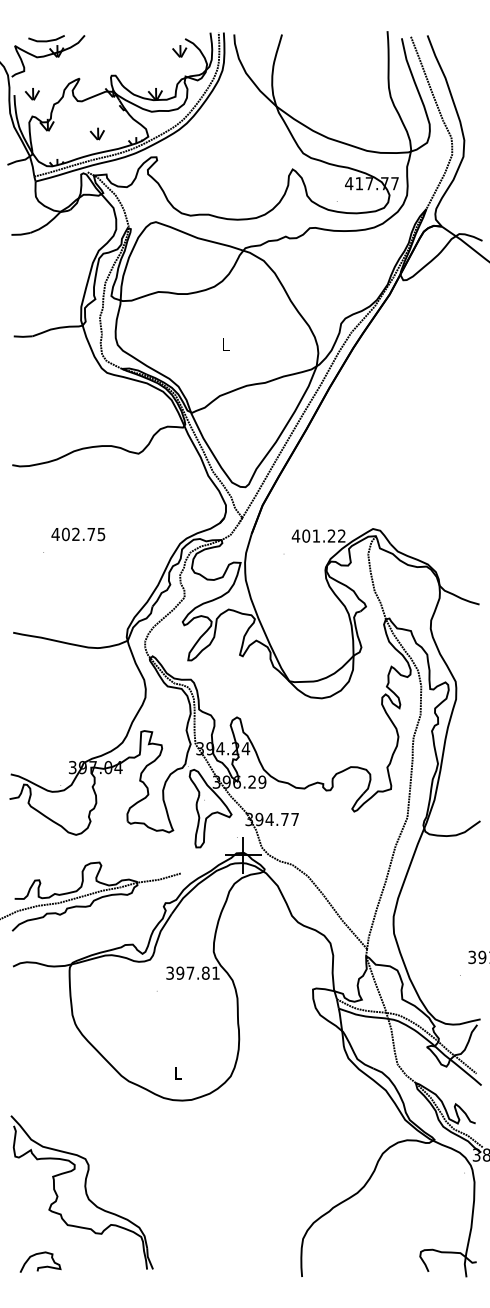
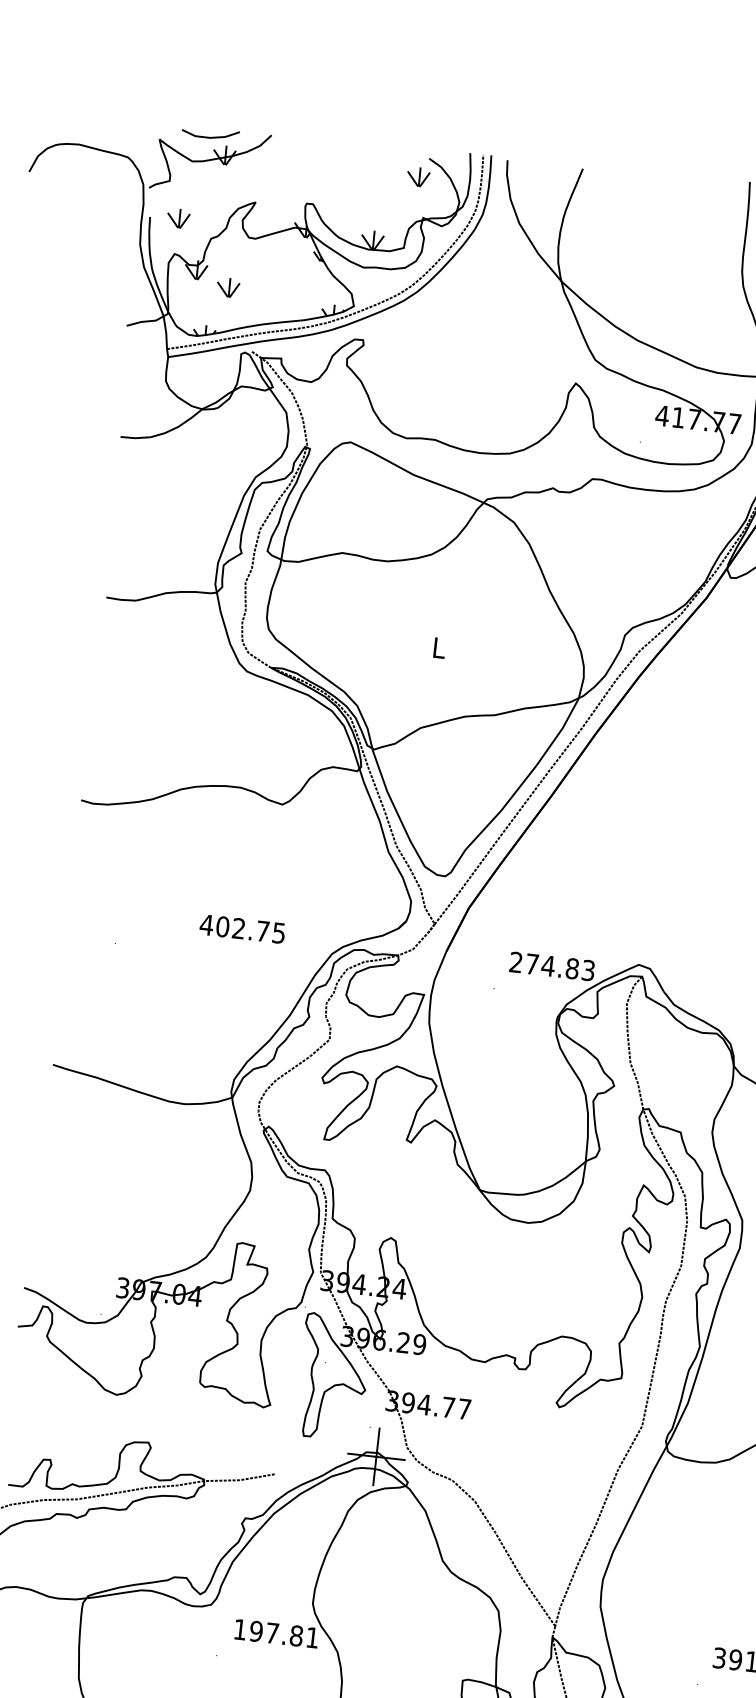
part: (96, 133) -> (226, 286), moved
text: (78, 534) -> (242, 929), moved
text: (318, 535) -> (551, 965), 401.22 -> 274.83
text: (169, 972) -> (239, 1628), 397.81 -> 197.81

